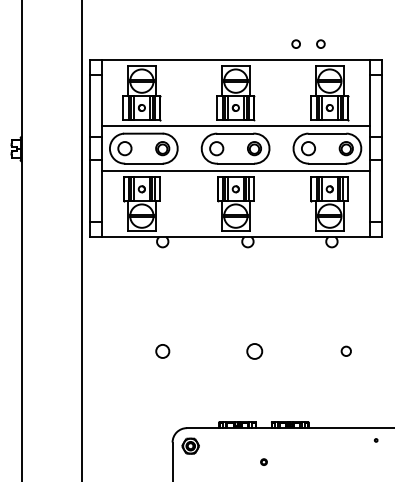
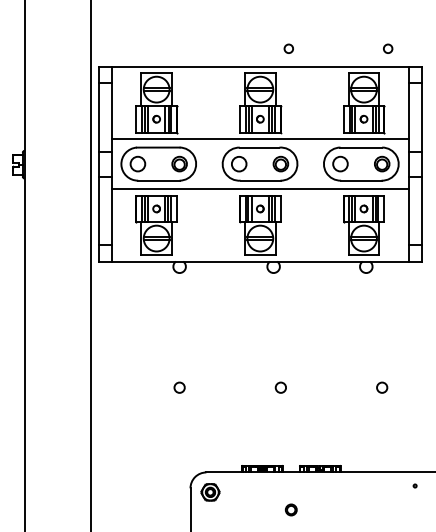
circle: (295, 43) -> (288, 48), moved
circle: (321, 43) -> (388, 48), moved
circle: (162, 351) -> (179, 387), size x0.71
circle: (254, 351) -> (280, 387), size x0.62
part: (264, 461) -> (291, 509), size x1.67

